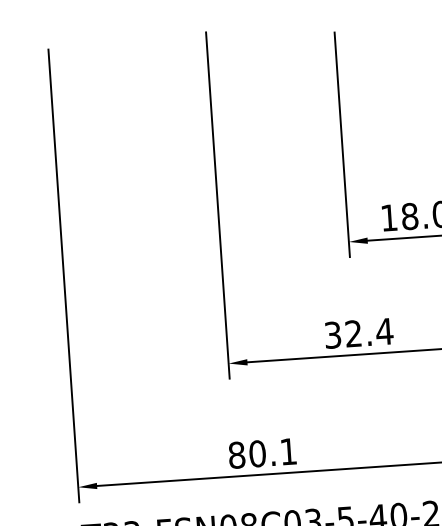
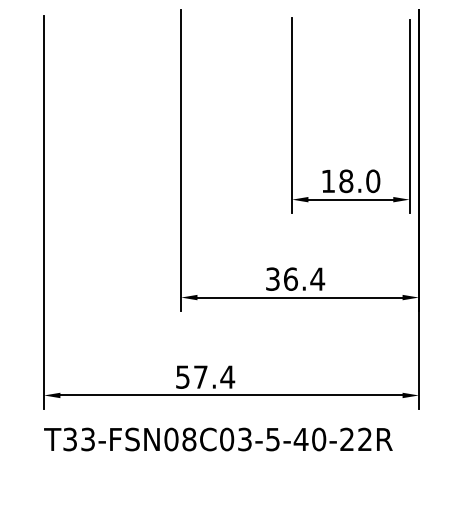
text: (353, 333) -> (290, 278), 32.4 -> 36.4
text: (262, 452) -> (205, 376), 80.1 -> 57.4

